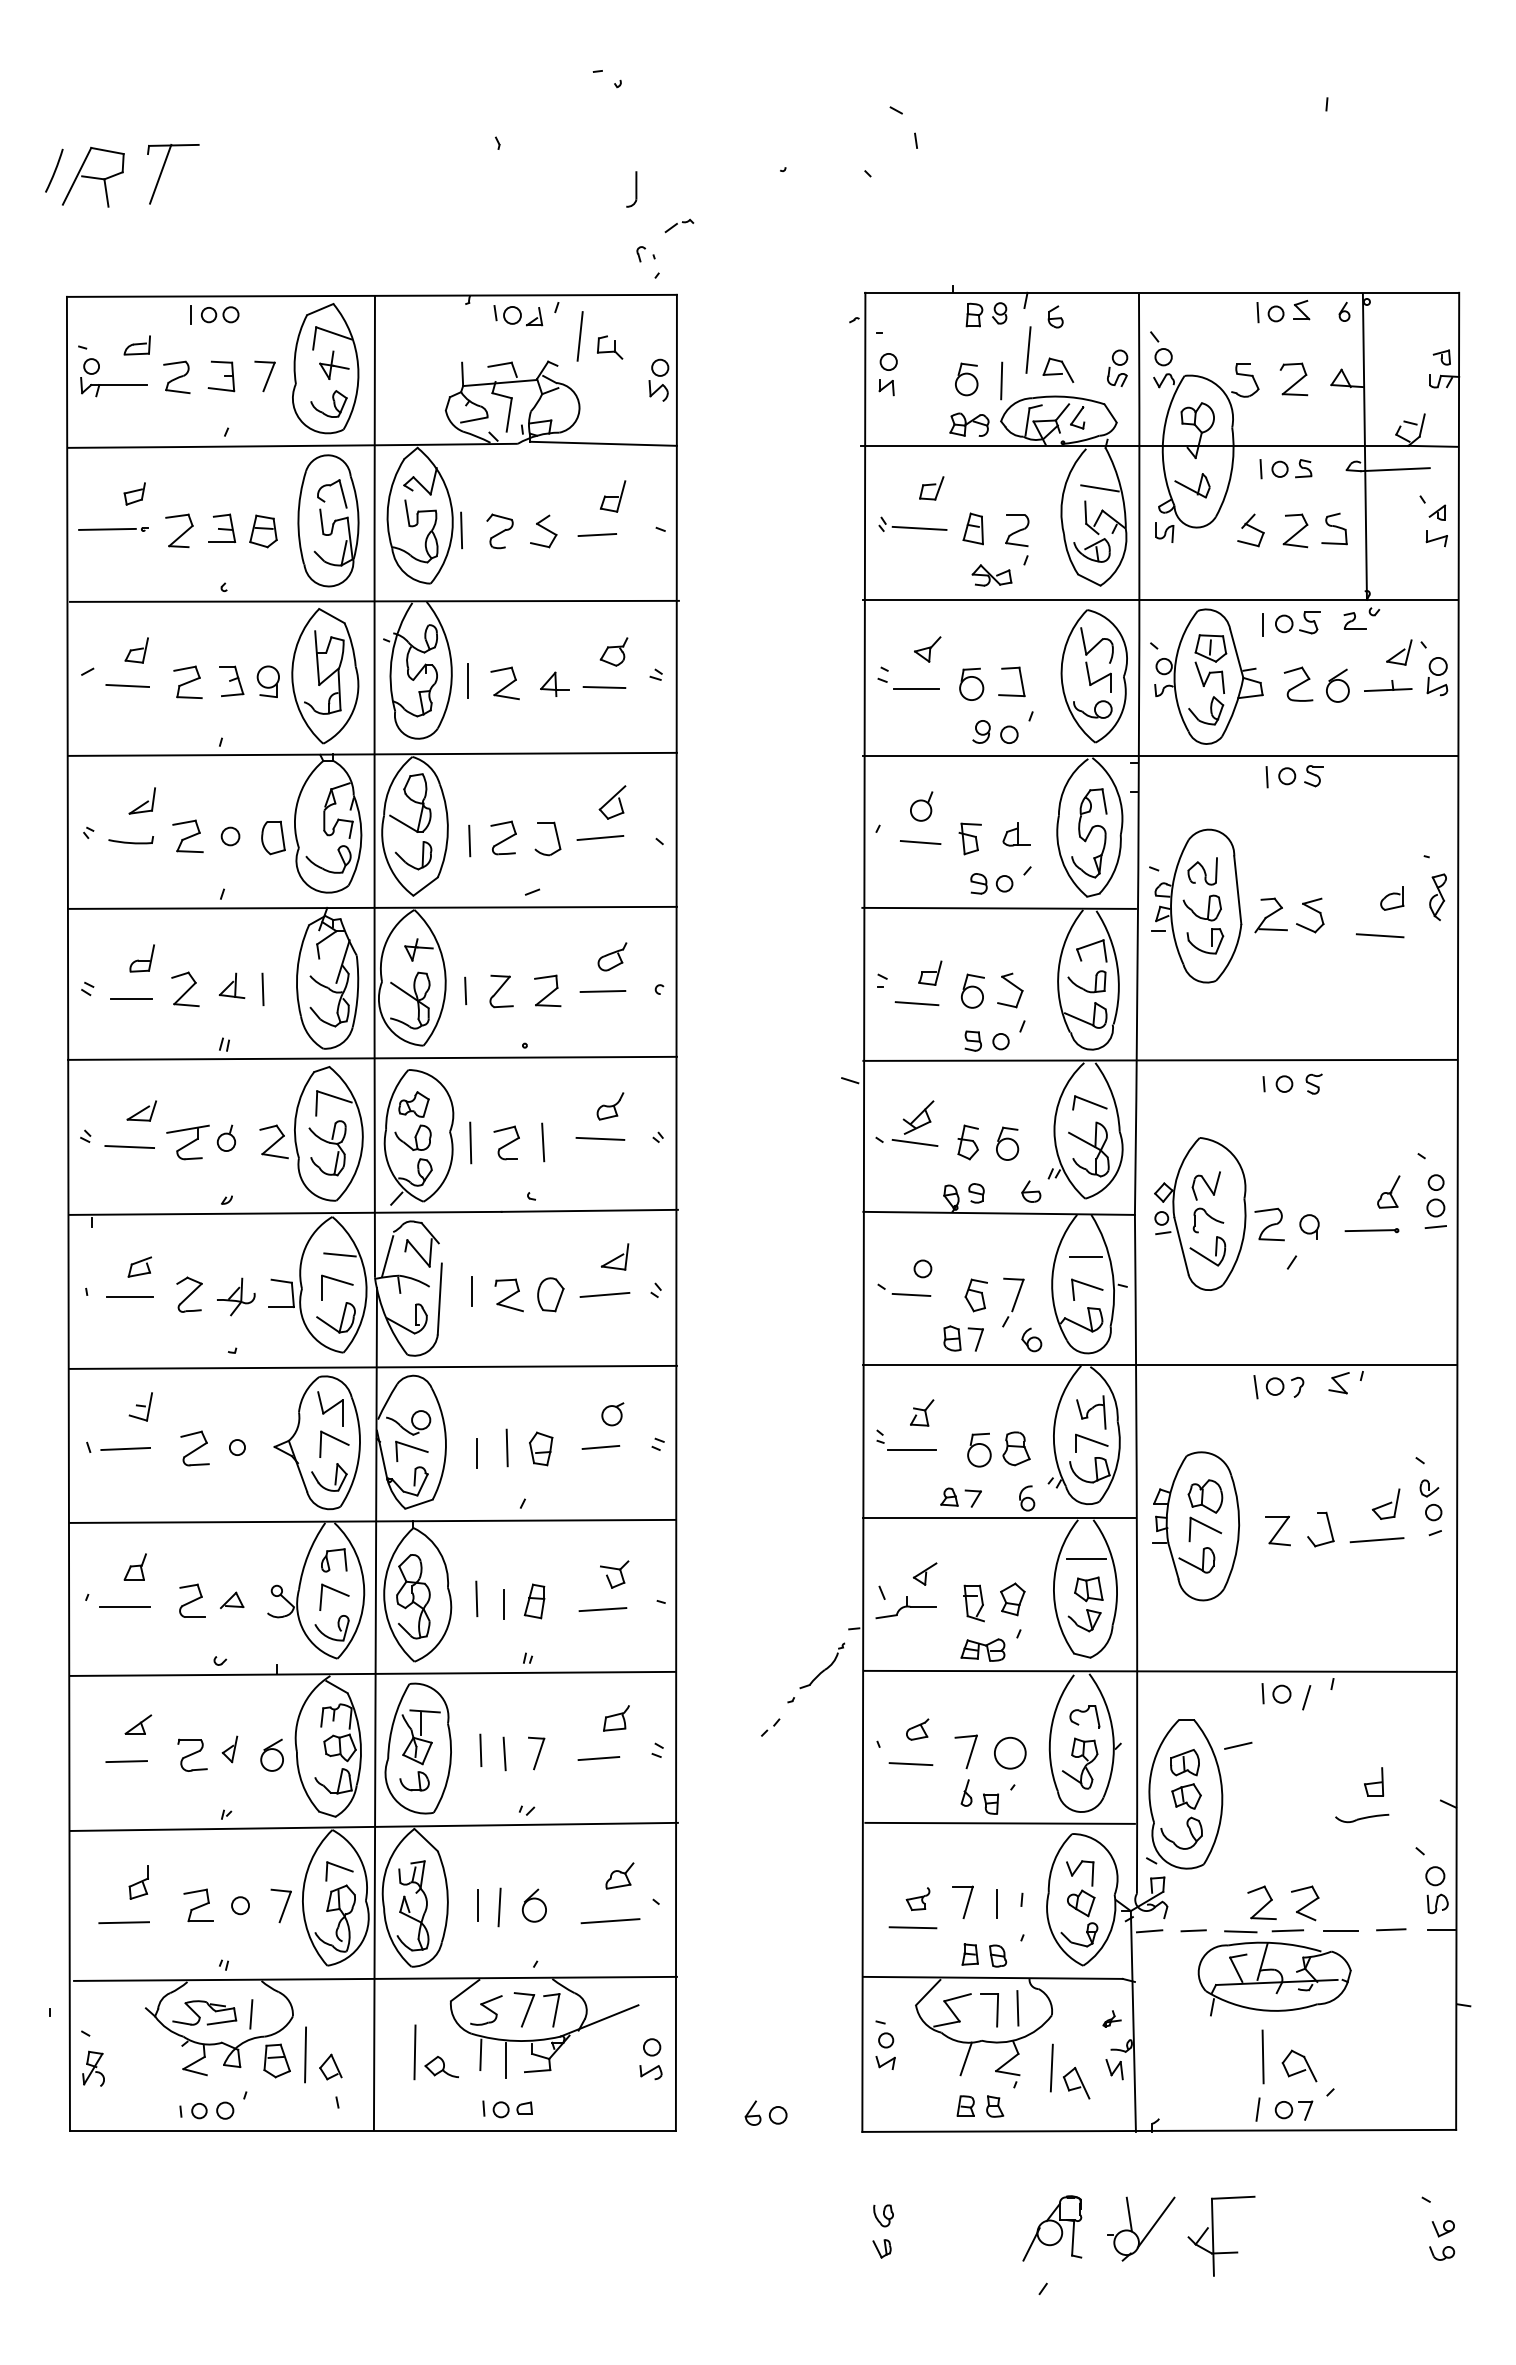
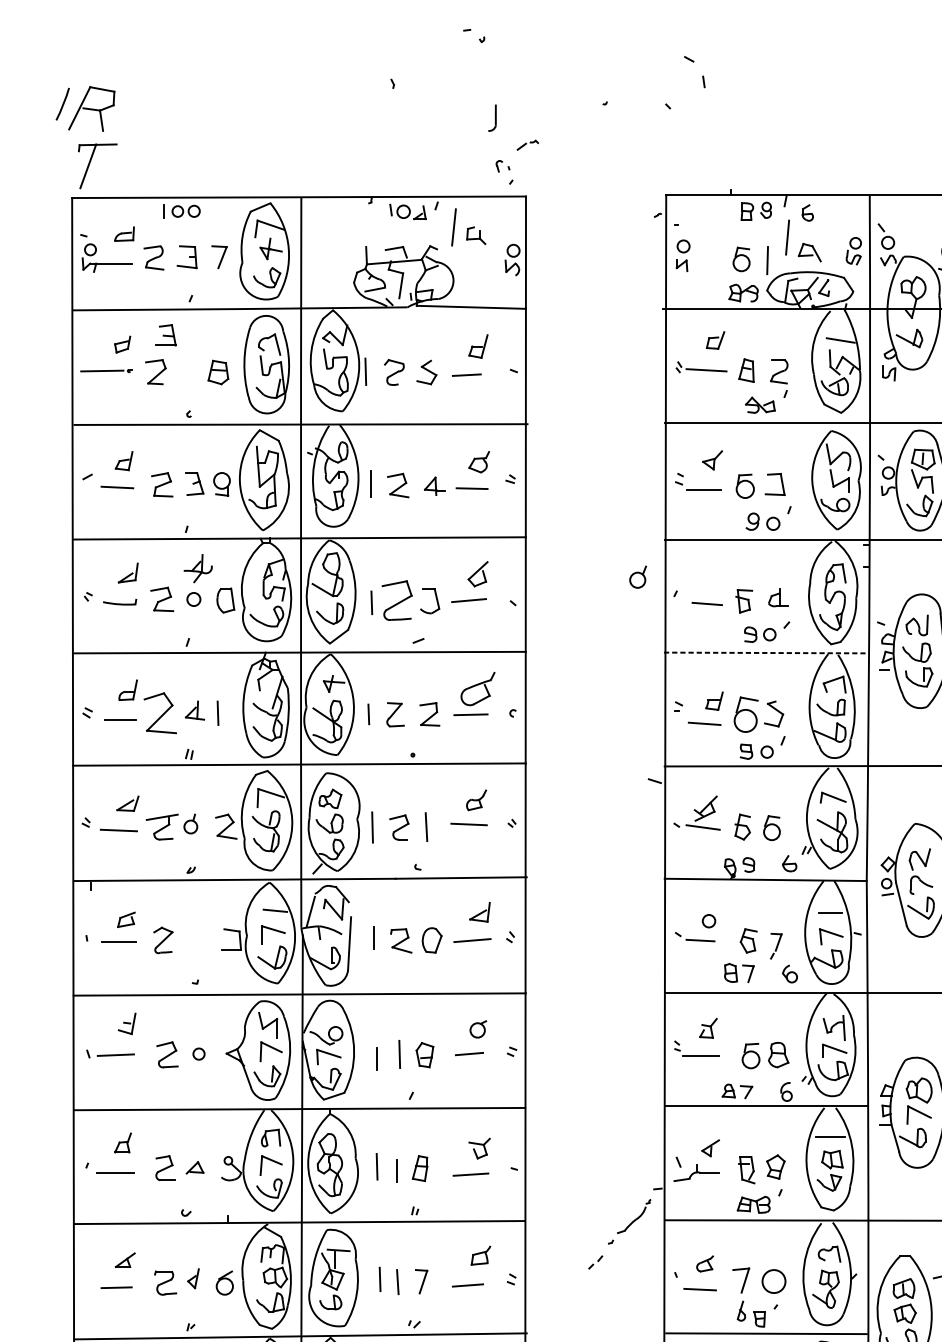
part: (163, 169) -> (90, 162), moved
part: (222, 527) -> (166, 334), moved
part: (921, 806) -> (638, 577), moved
part: (503, 837) -> (396, 600), size x1.6
line: (999, 908) -> (765, 653), solid -> dashed
part: (612, 956) -> (478, 688), size x1.6
part: (185, 989) -> (160, 713), size x1.6
part: (972, 990) -> (745, 714), size x1.4
part: (236, 1296) -> (198, 568), moved
part: (1013, 1302) -> (776, 946), size x0.7

